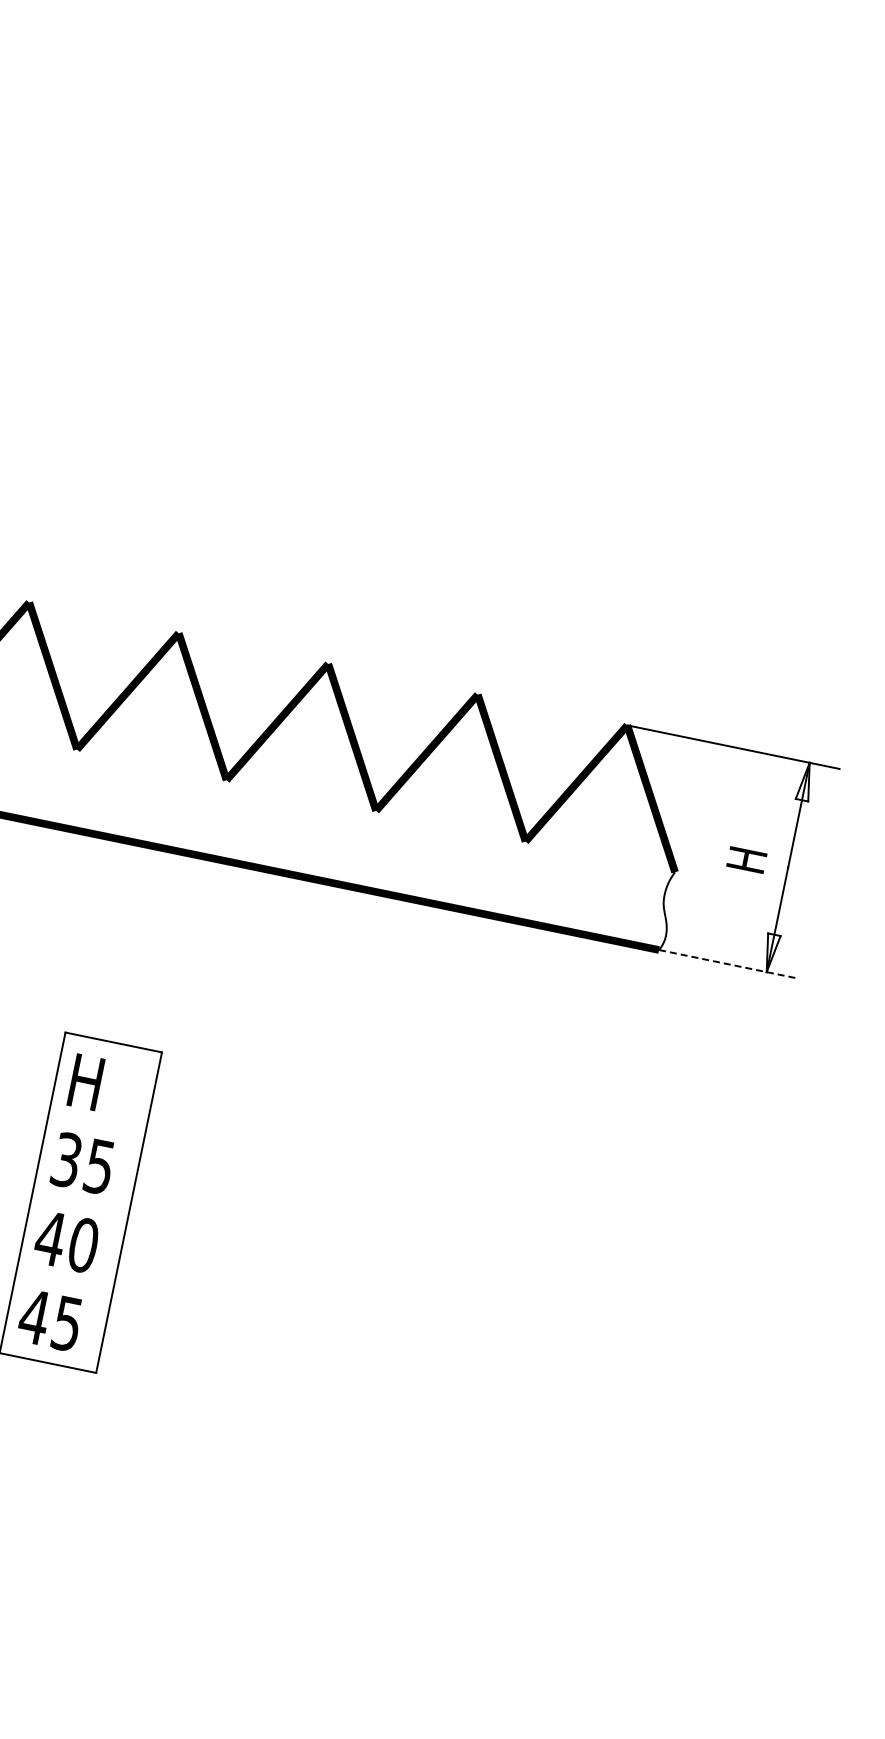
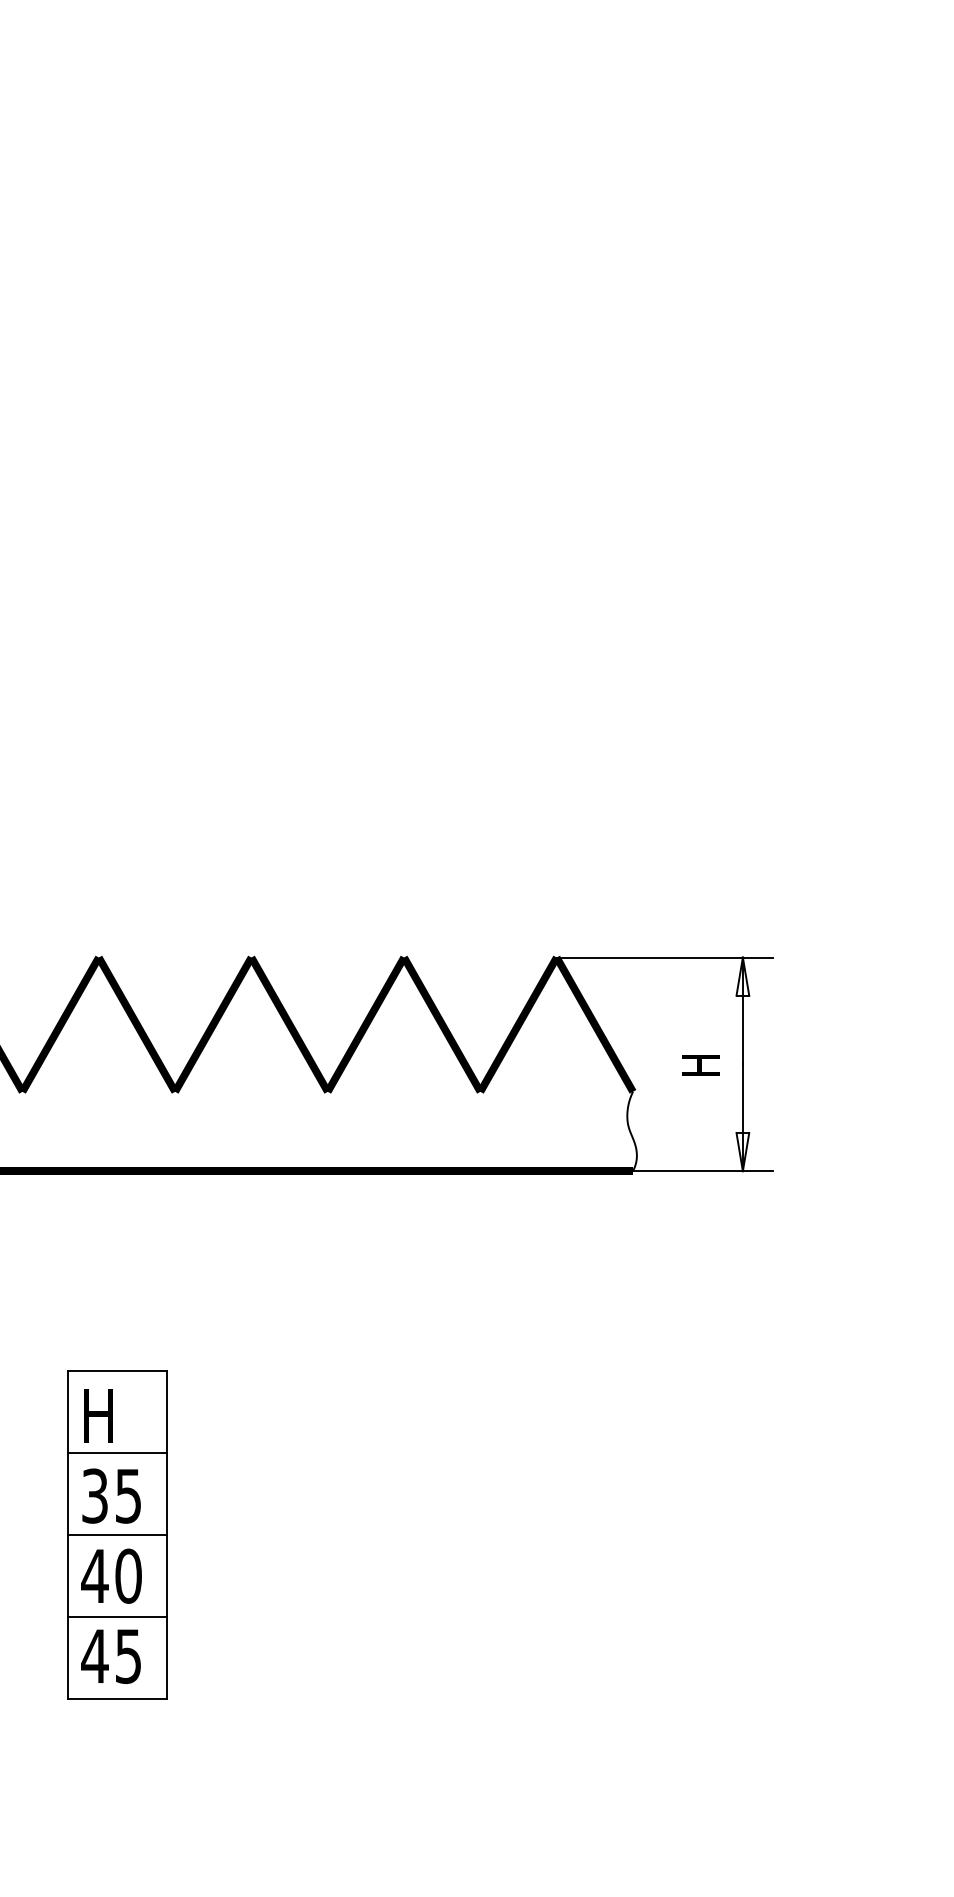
line: (728, 964) -> (703, 1171), dashed -> solid
line: (97, 1122) -> (117, 1453), added
line: (80, 1203) -> (117, 1535), added
line: (64, 1282) -> (117, 1616), added

